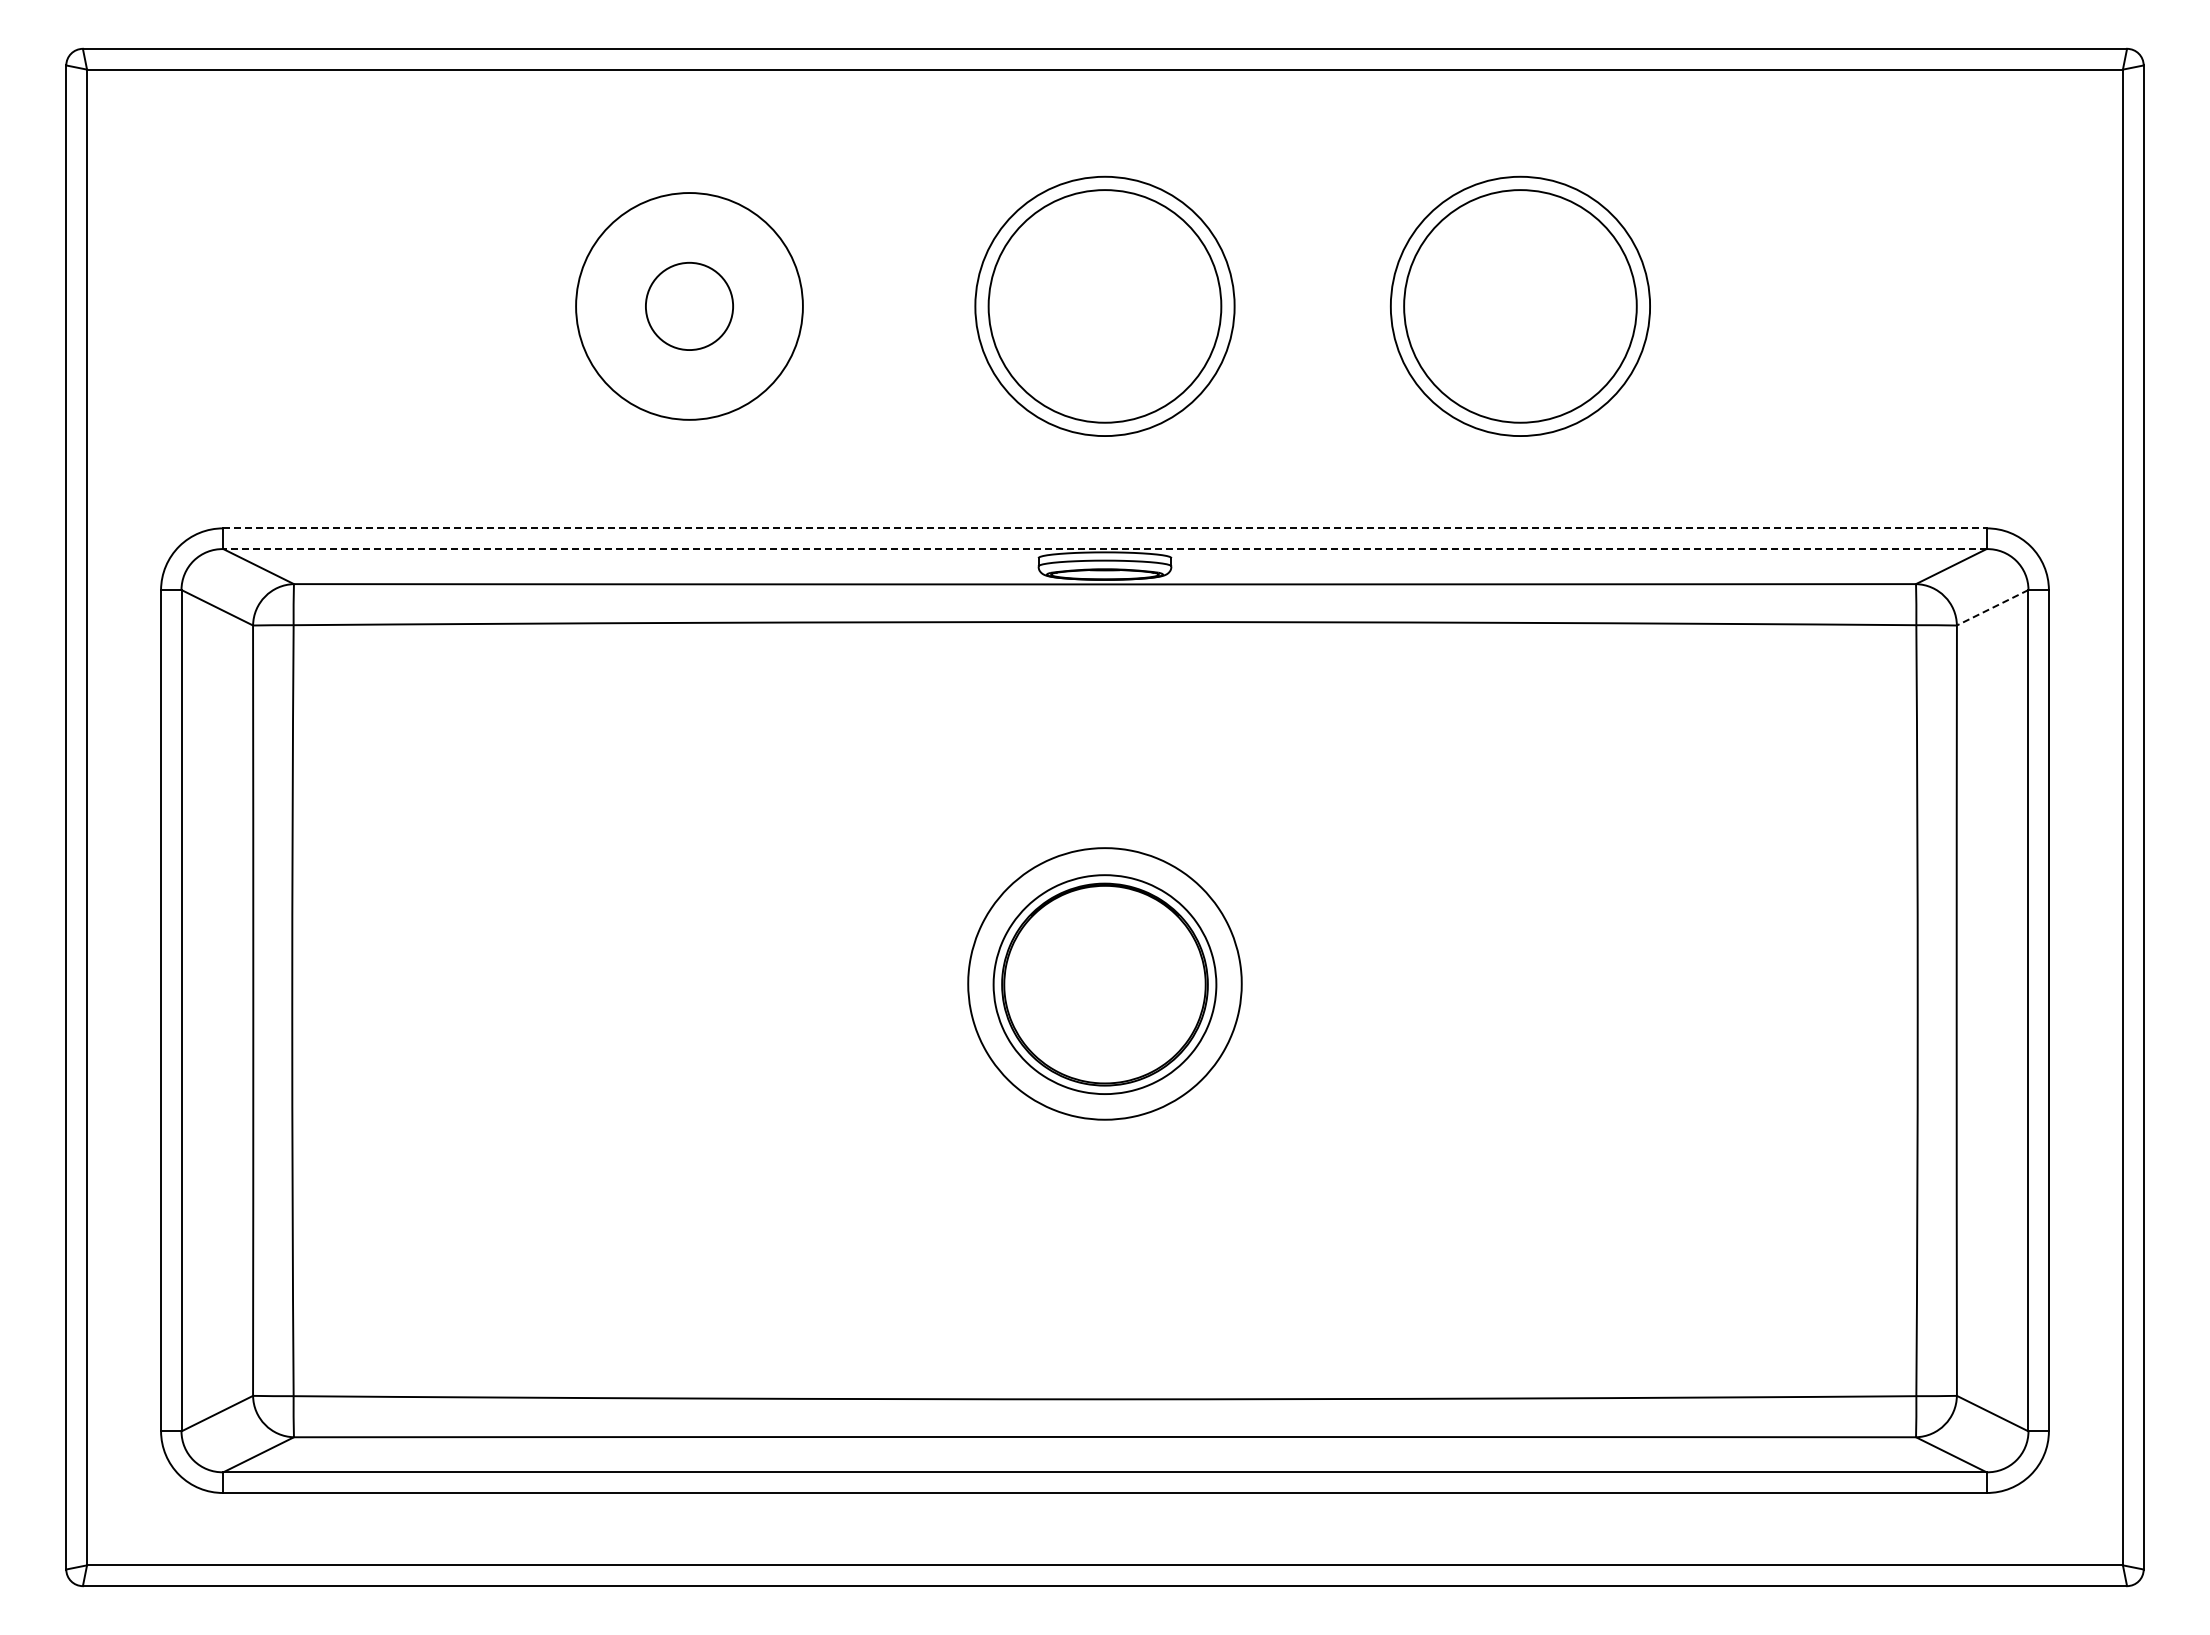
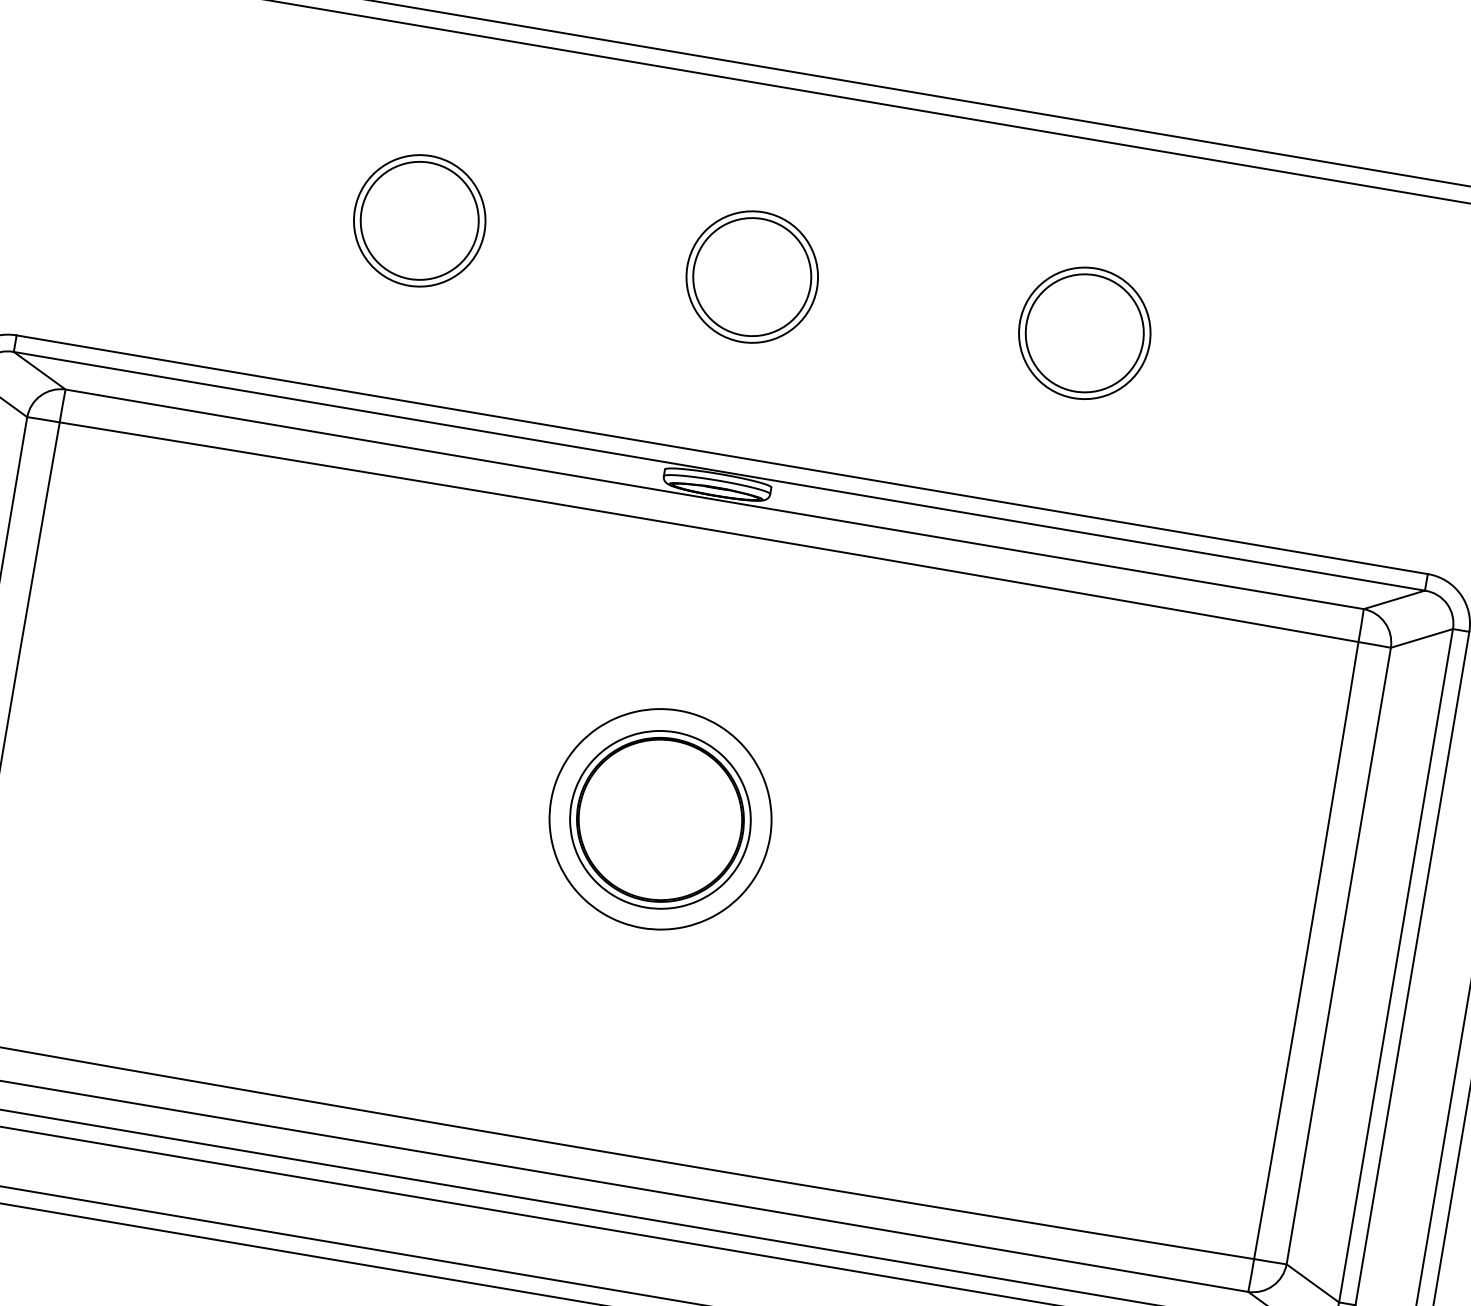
circle: (689, 306) -> (419, 220), size x0.71
circle: (689, 306) -> (419, 220), size x1.67
part: (1104, 306) -> (751, 277), size x0.62
part: (1520, 306) -> (1084, 333), size x0.62
line: (1105, 528) -> (722, 454), dashed -> solid
line: (1105, 549) -> (719, 471), dashed -> solid
line: (1992, 607) -> (1421, 638), dashed -> solid

